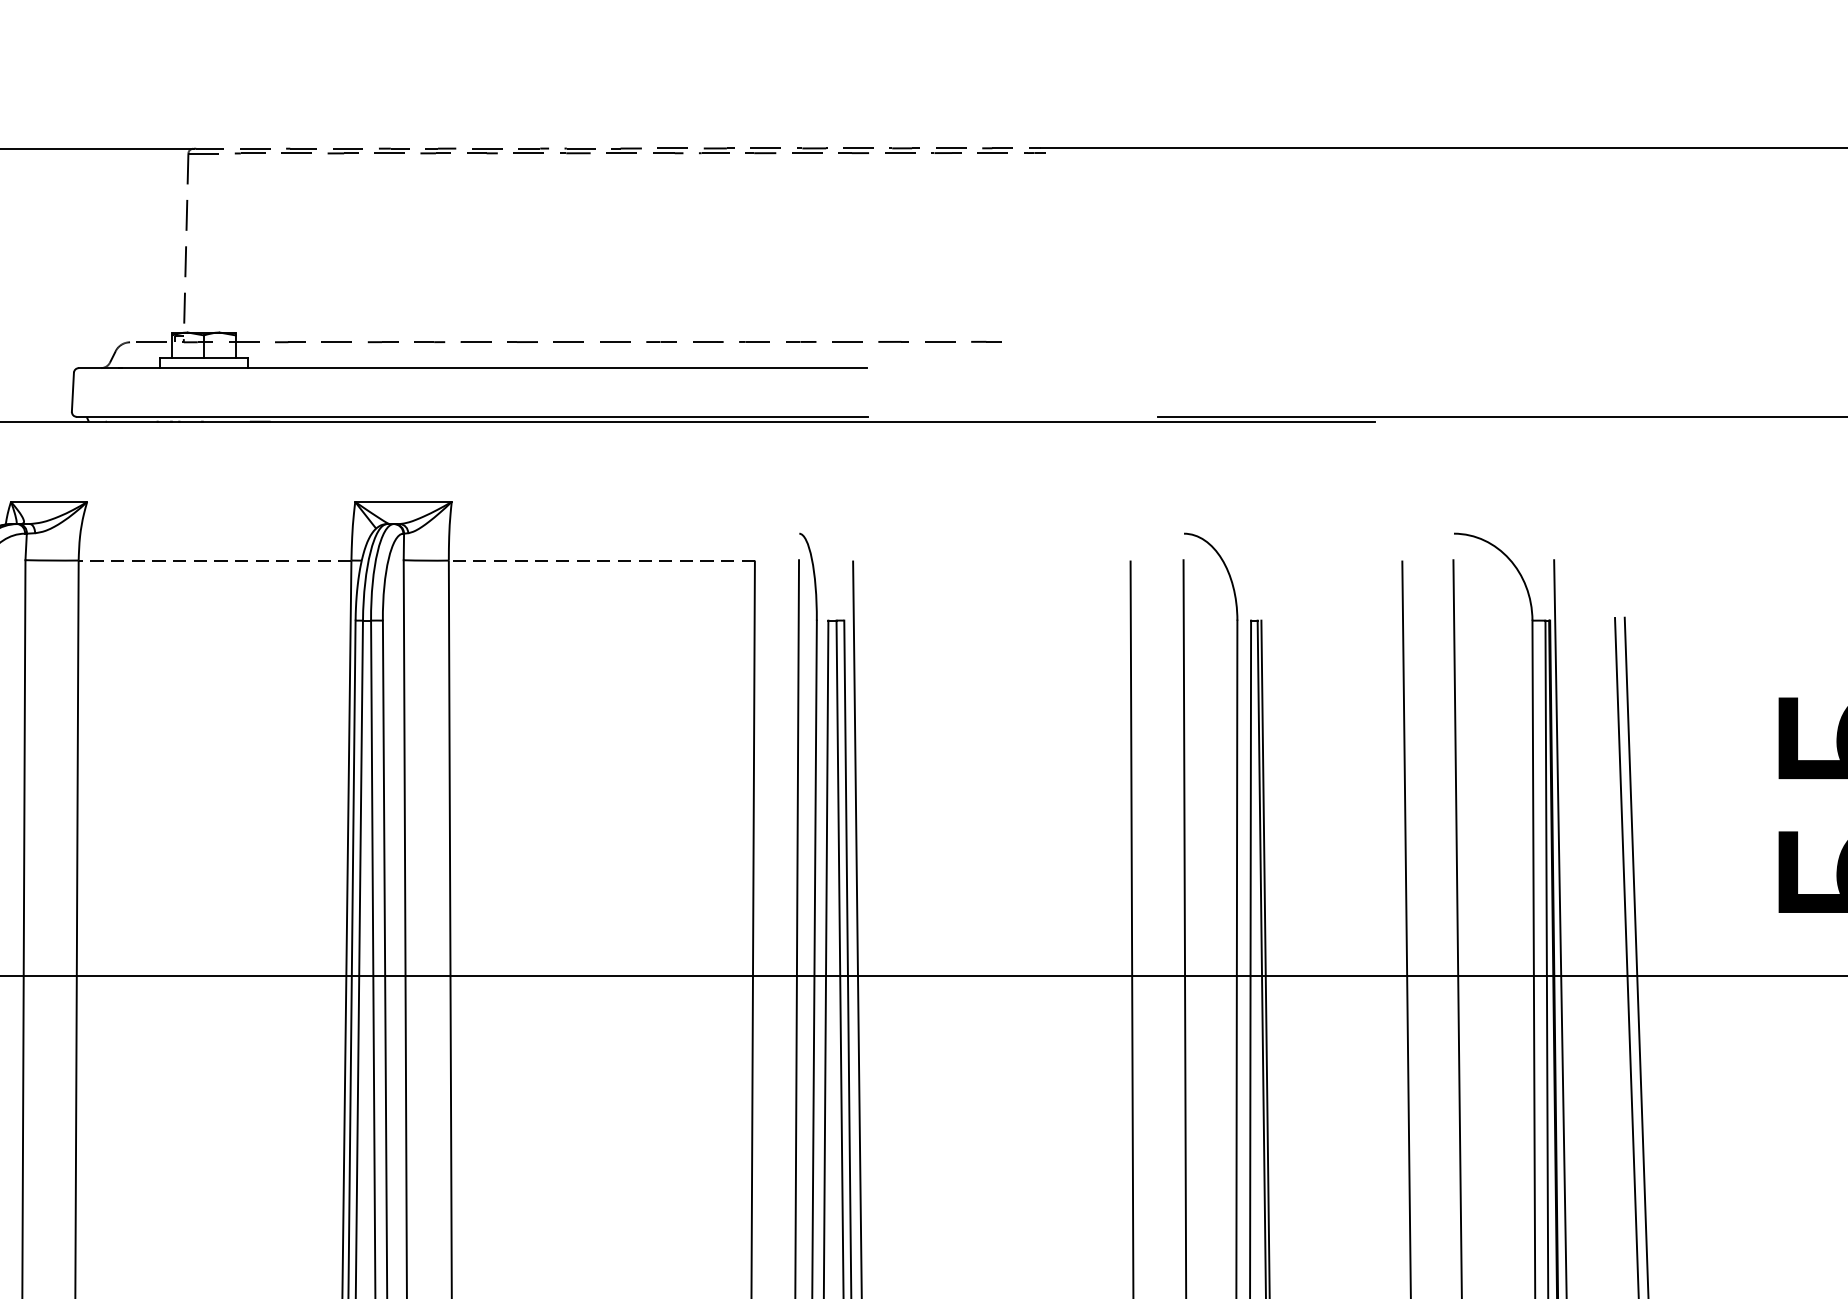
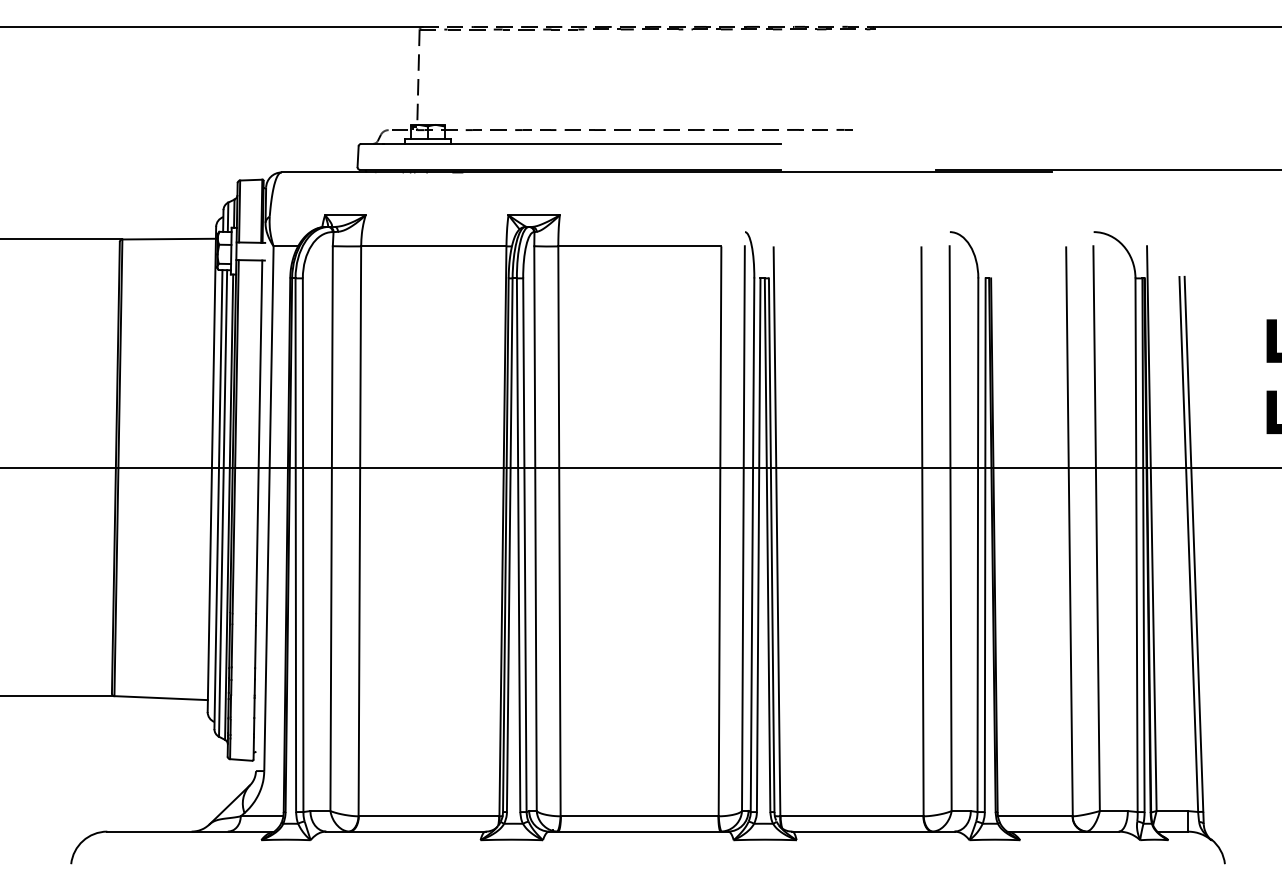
line: (214, 560) -> (433, 246), dashed -> solid
line: (601, 560) -> (639, 246), dashed -> solid

